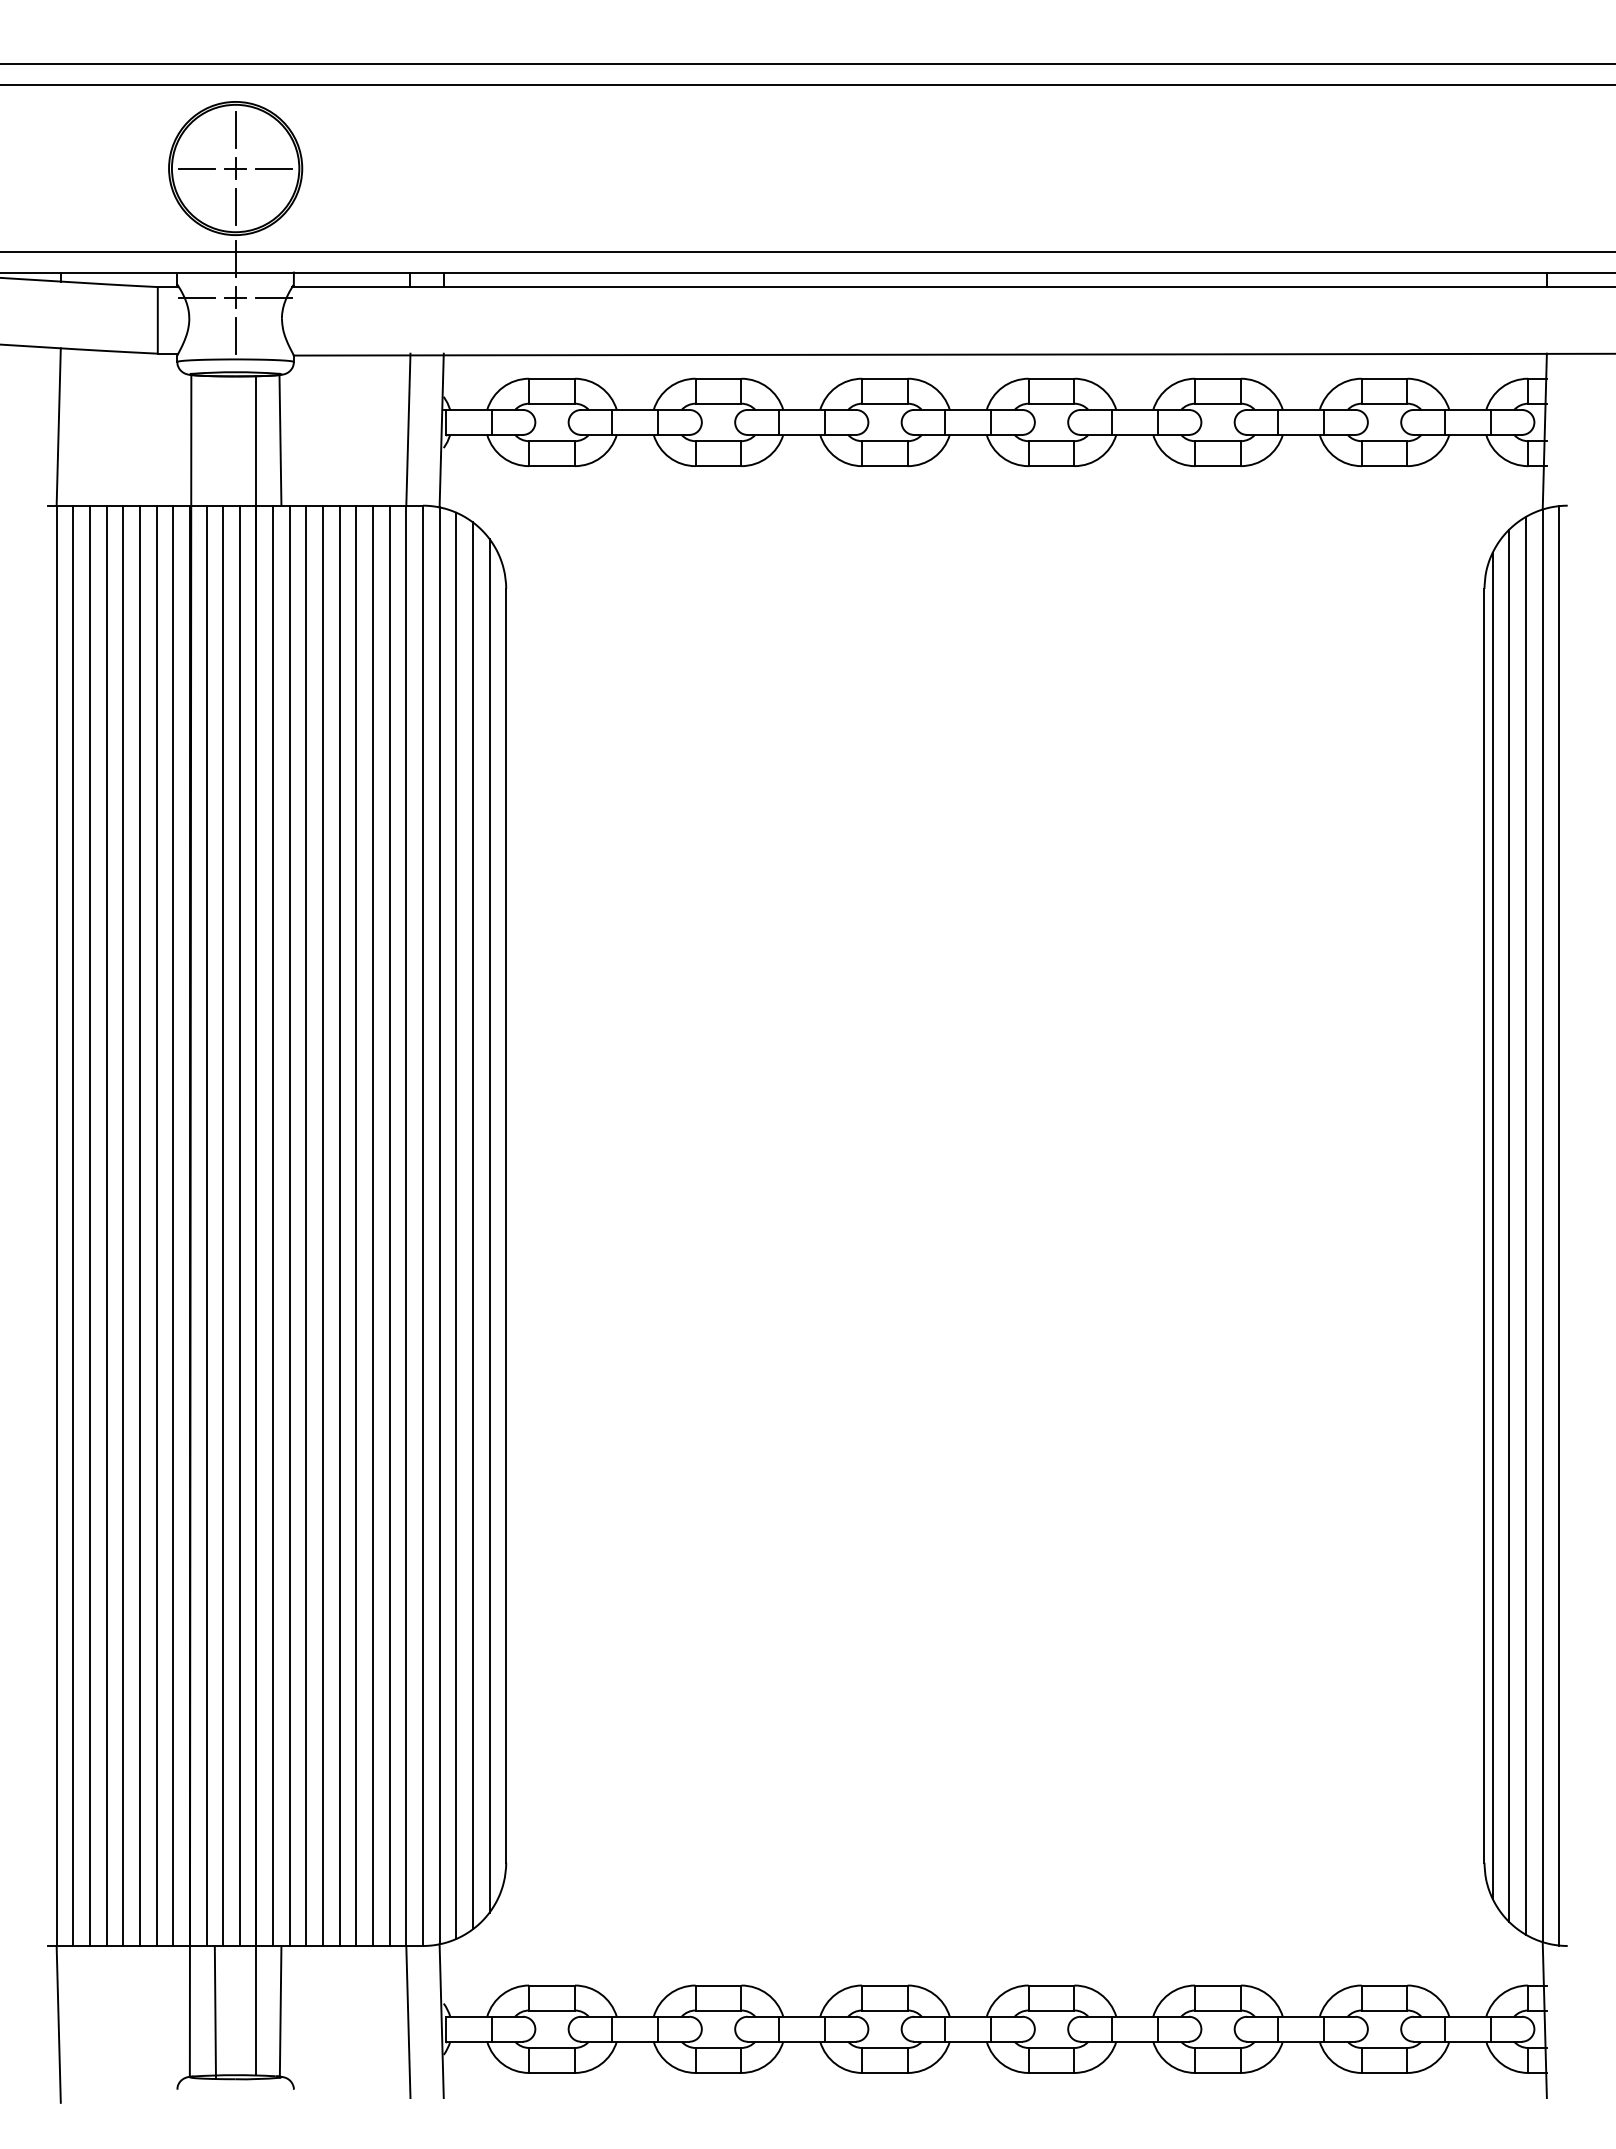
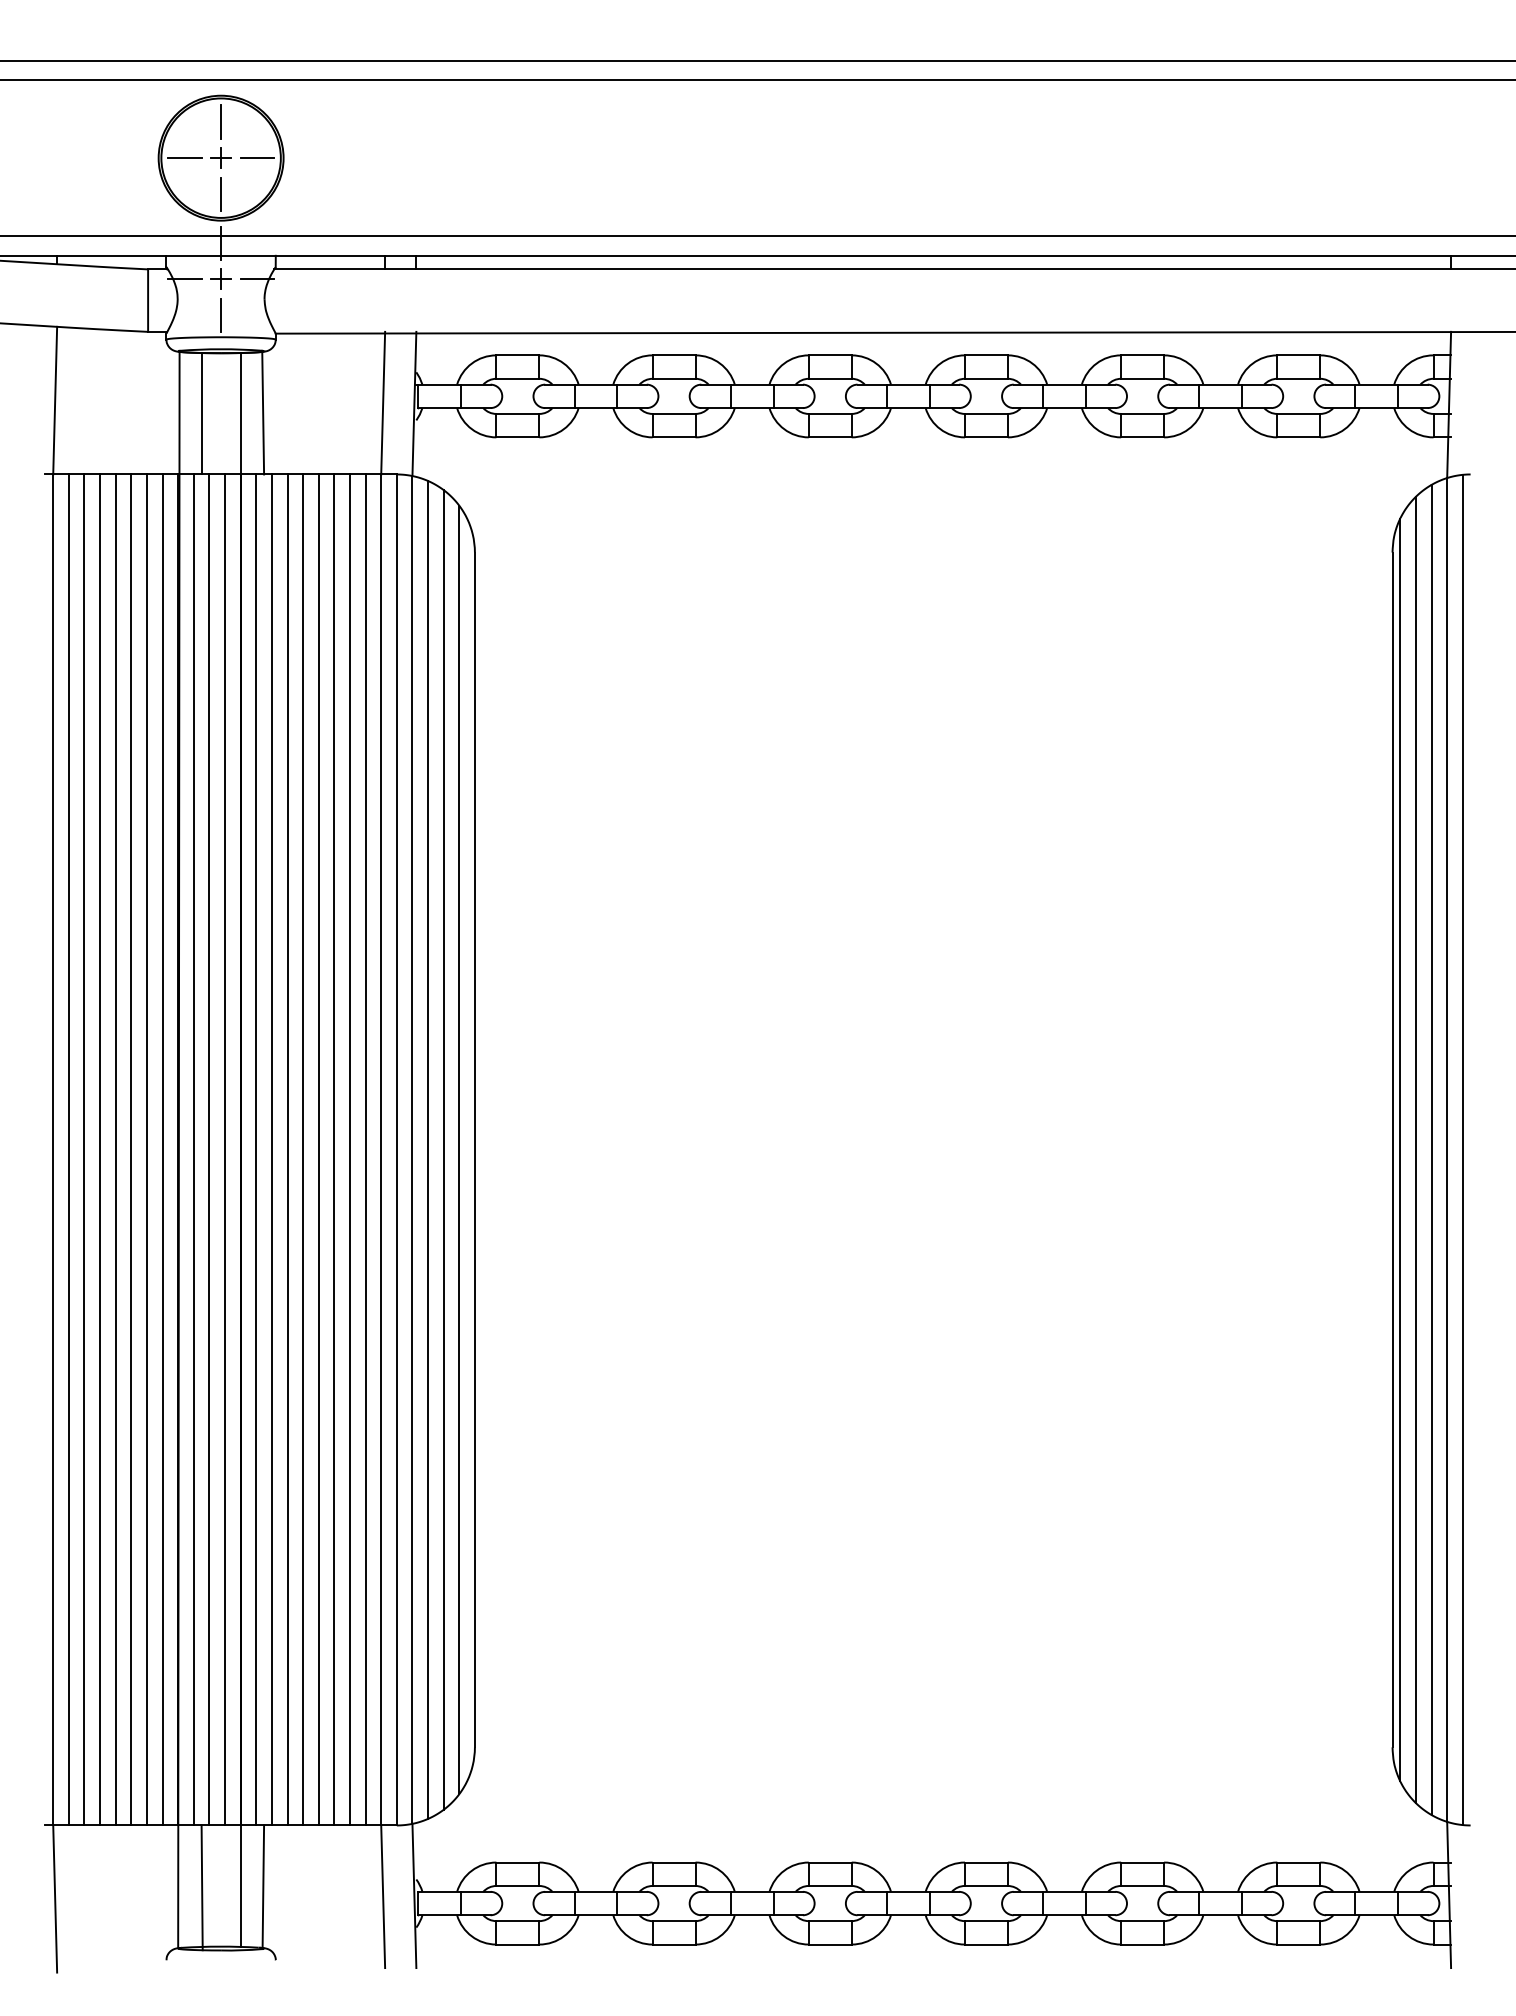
line: (214, 440) -> (201, 413), added

